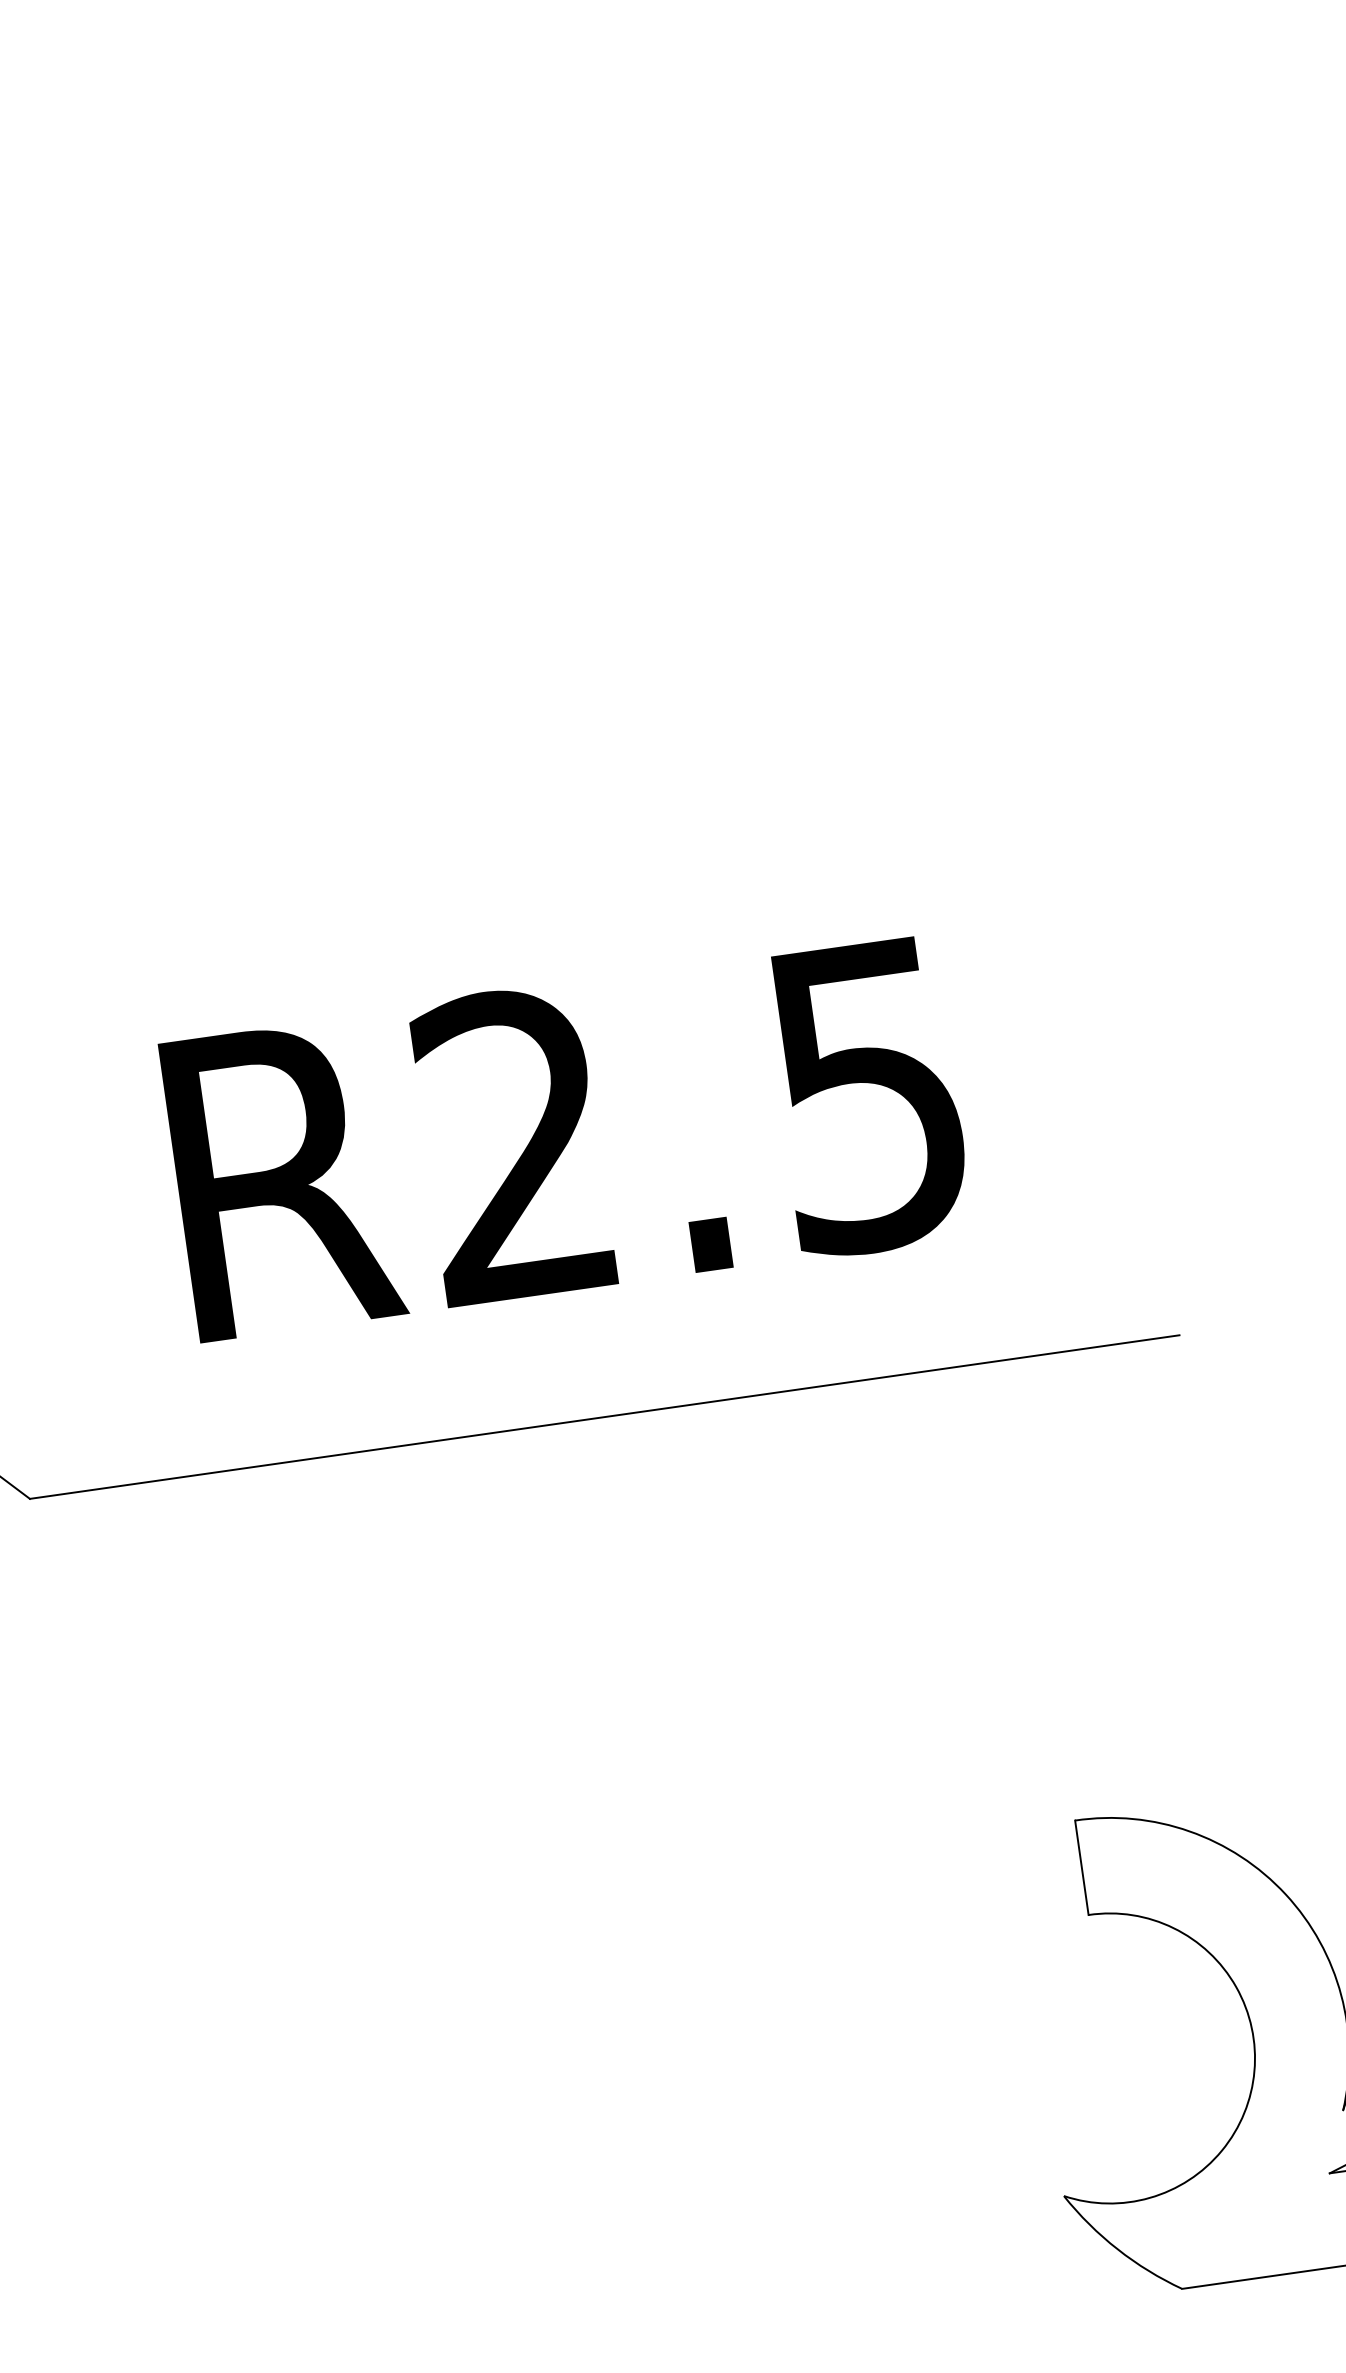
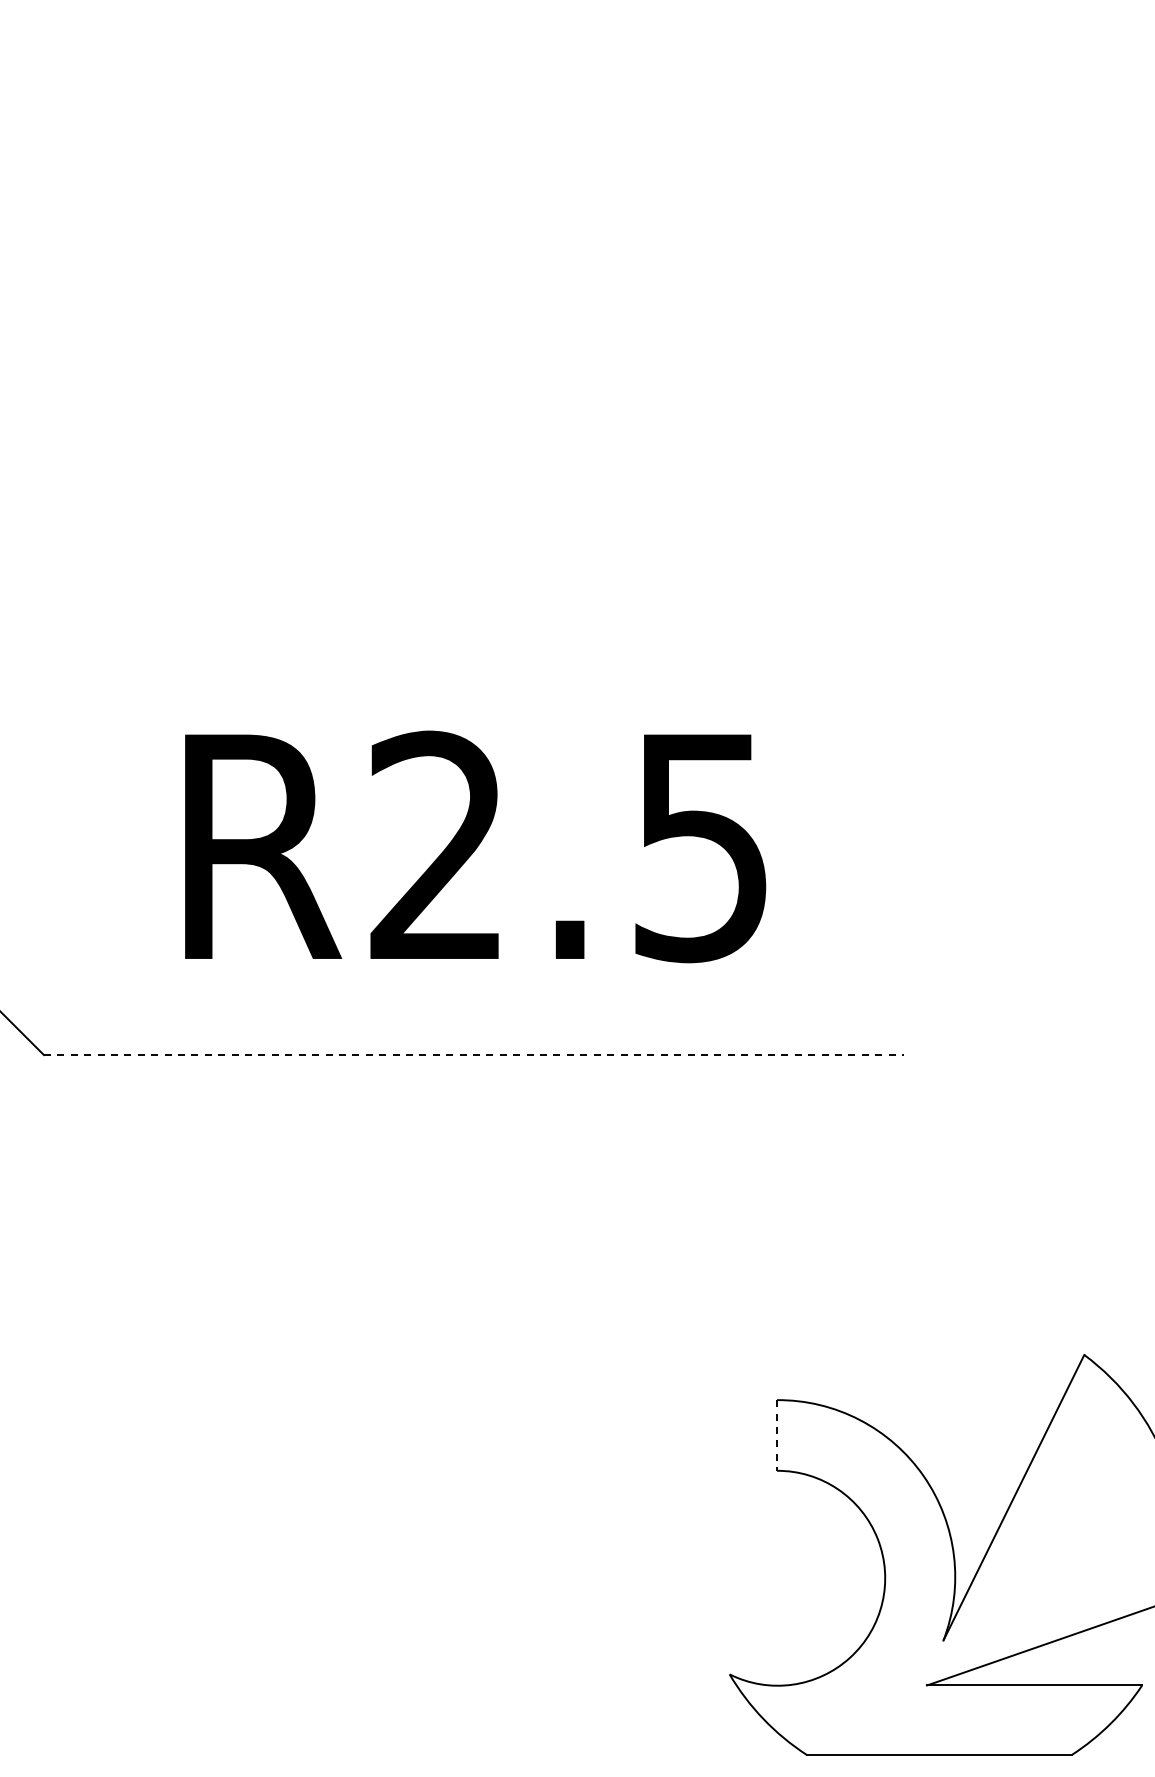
line: (605, 1417) -> (474, 1055), solid -> dashed
line: (1082, 1867) -> (777, 1435), solid -> dashed

